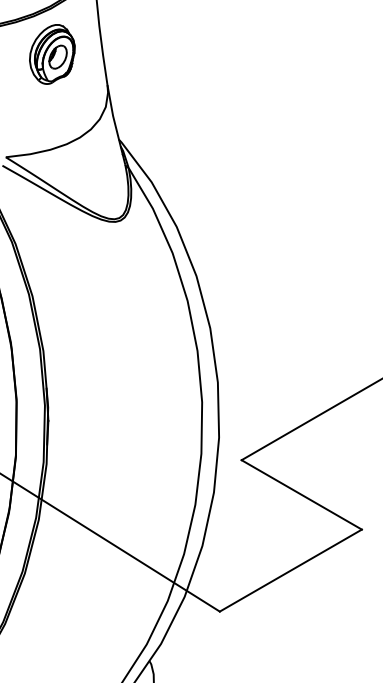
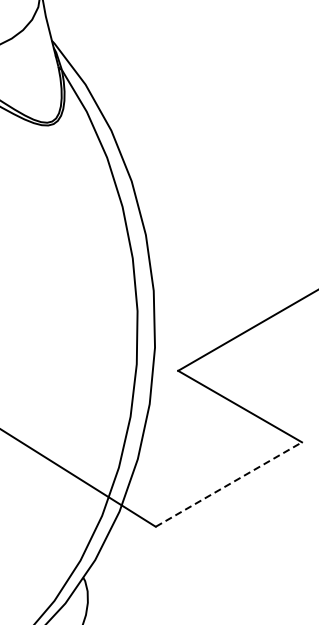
line: (291, 570) -> (229, 484), solid -> dashed

